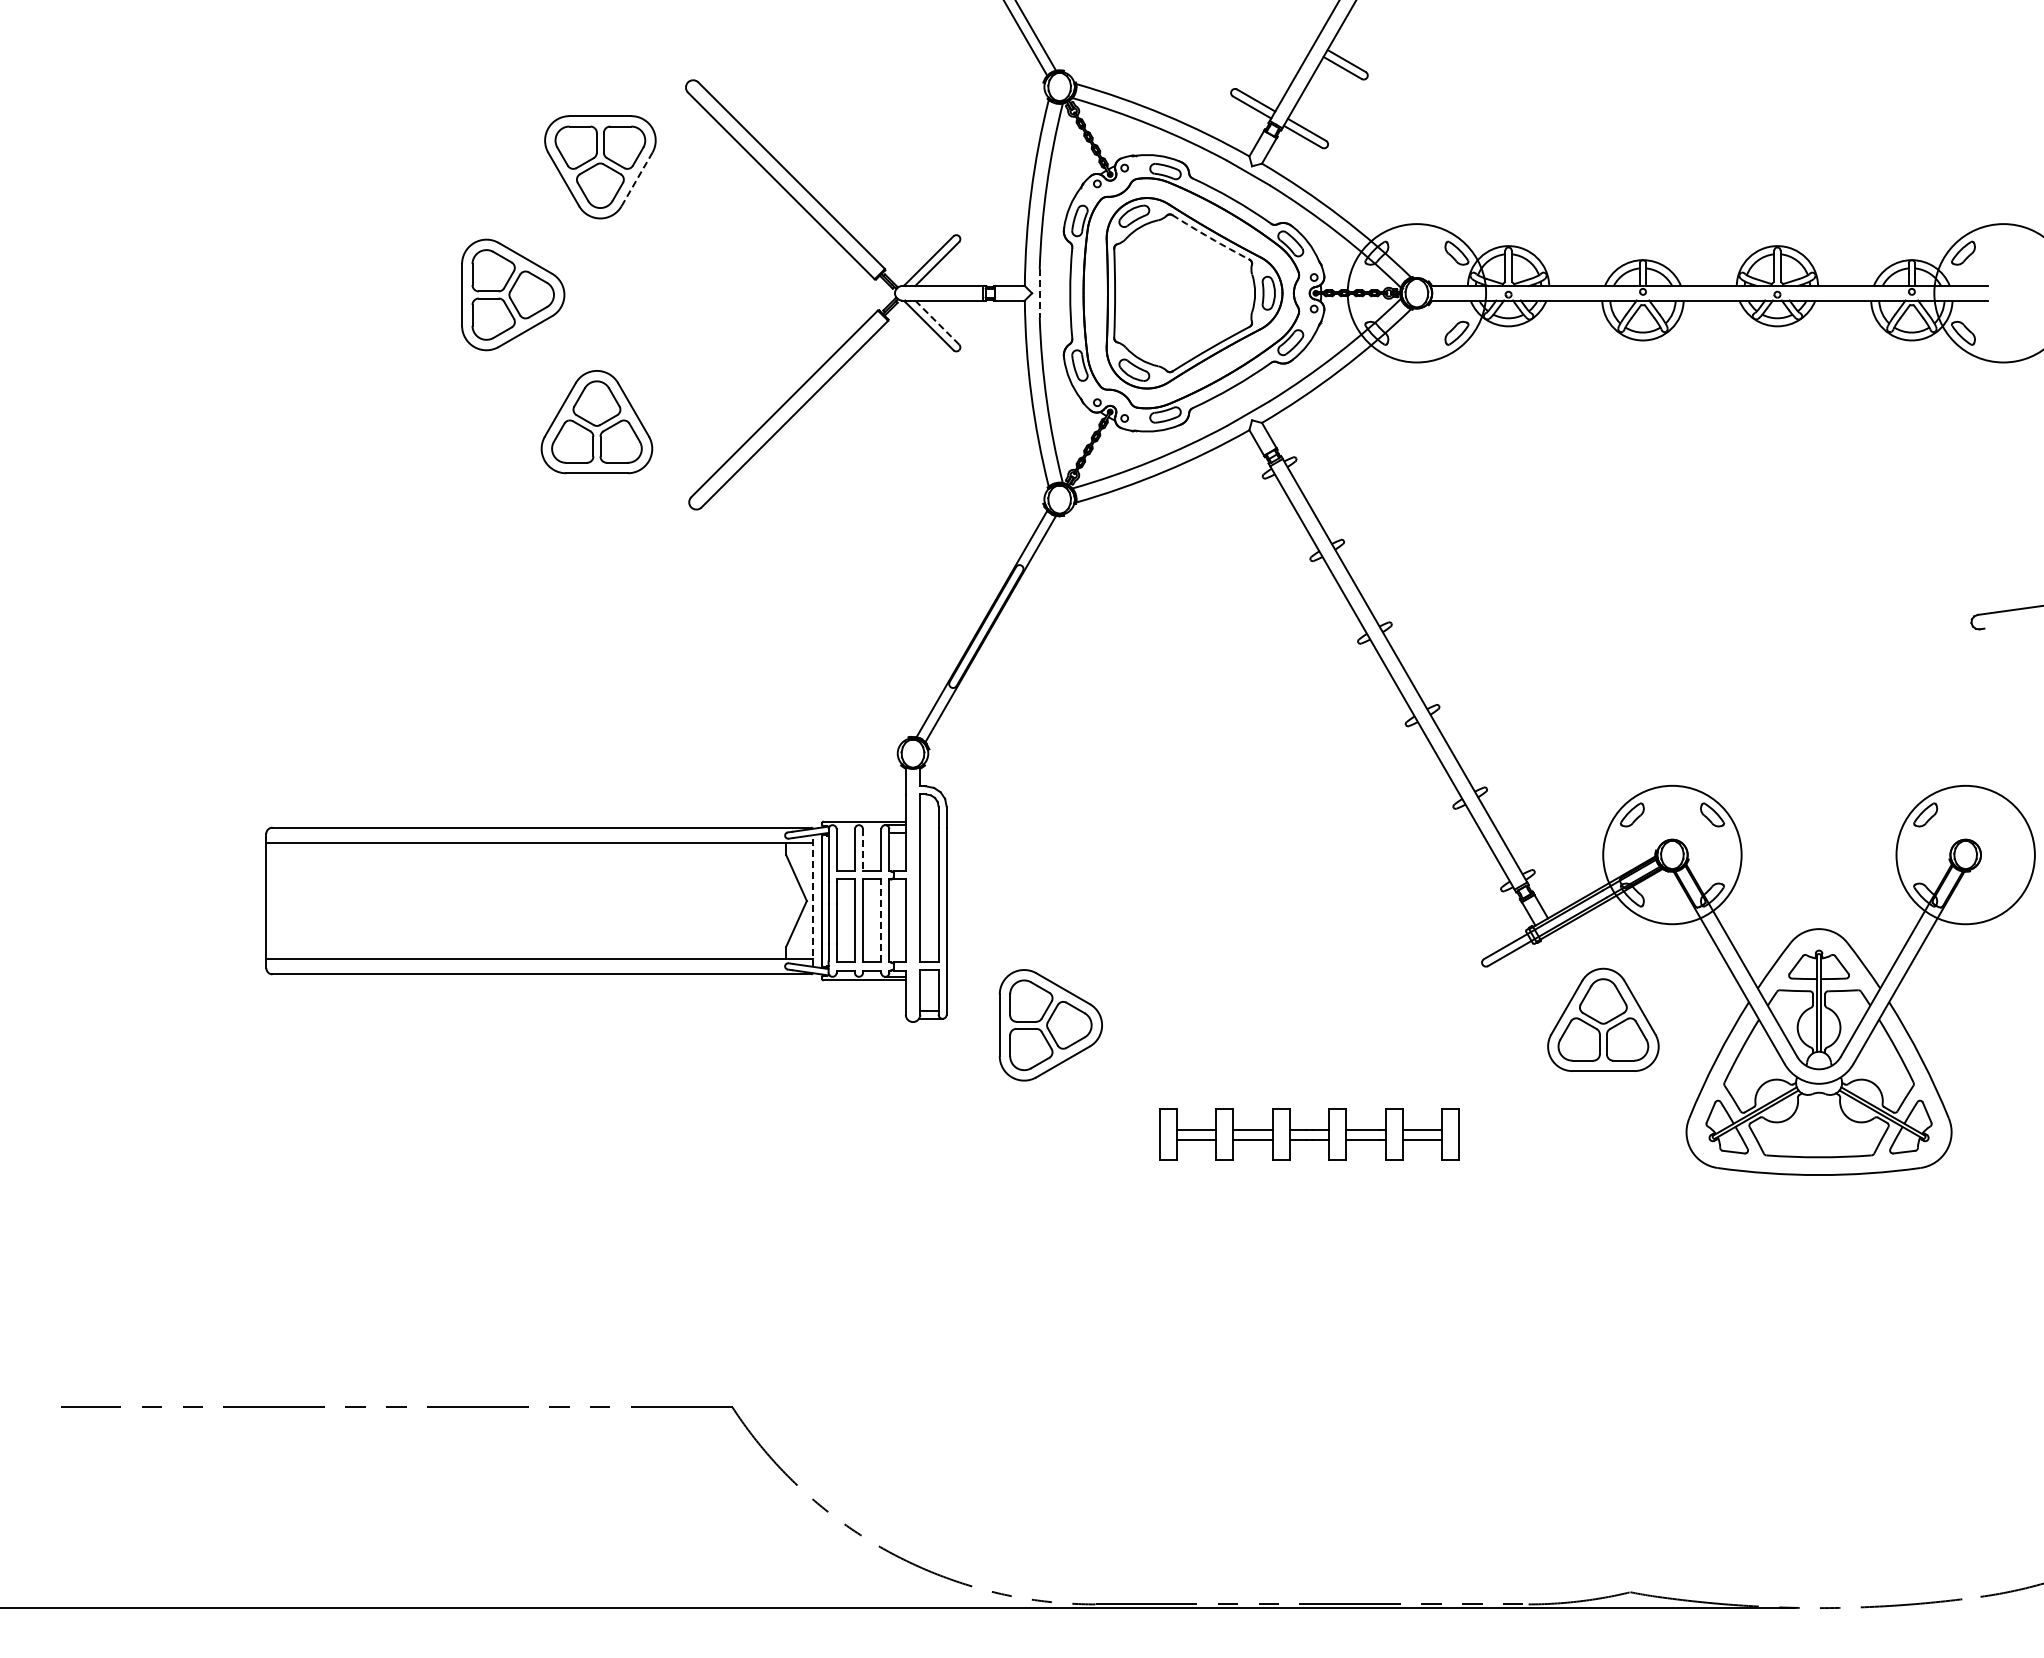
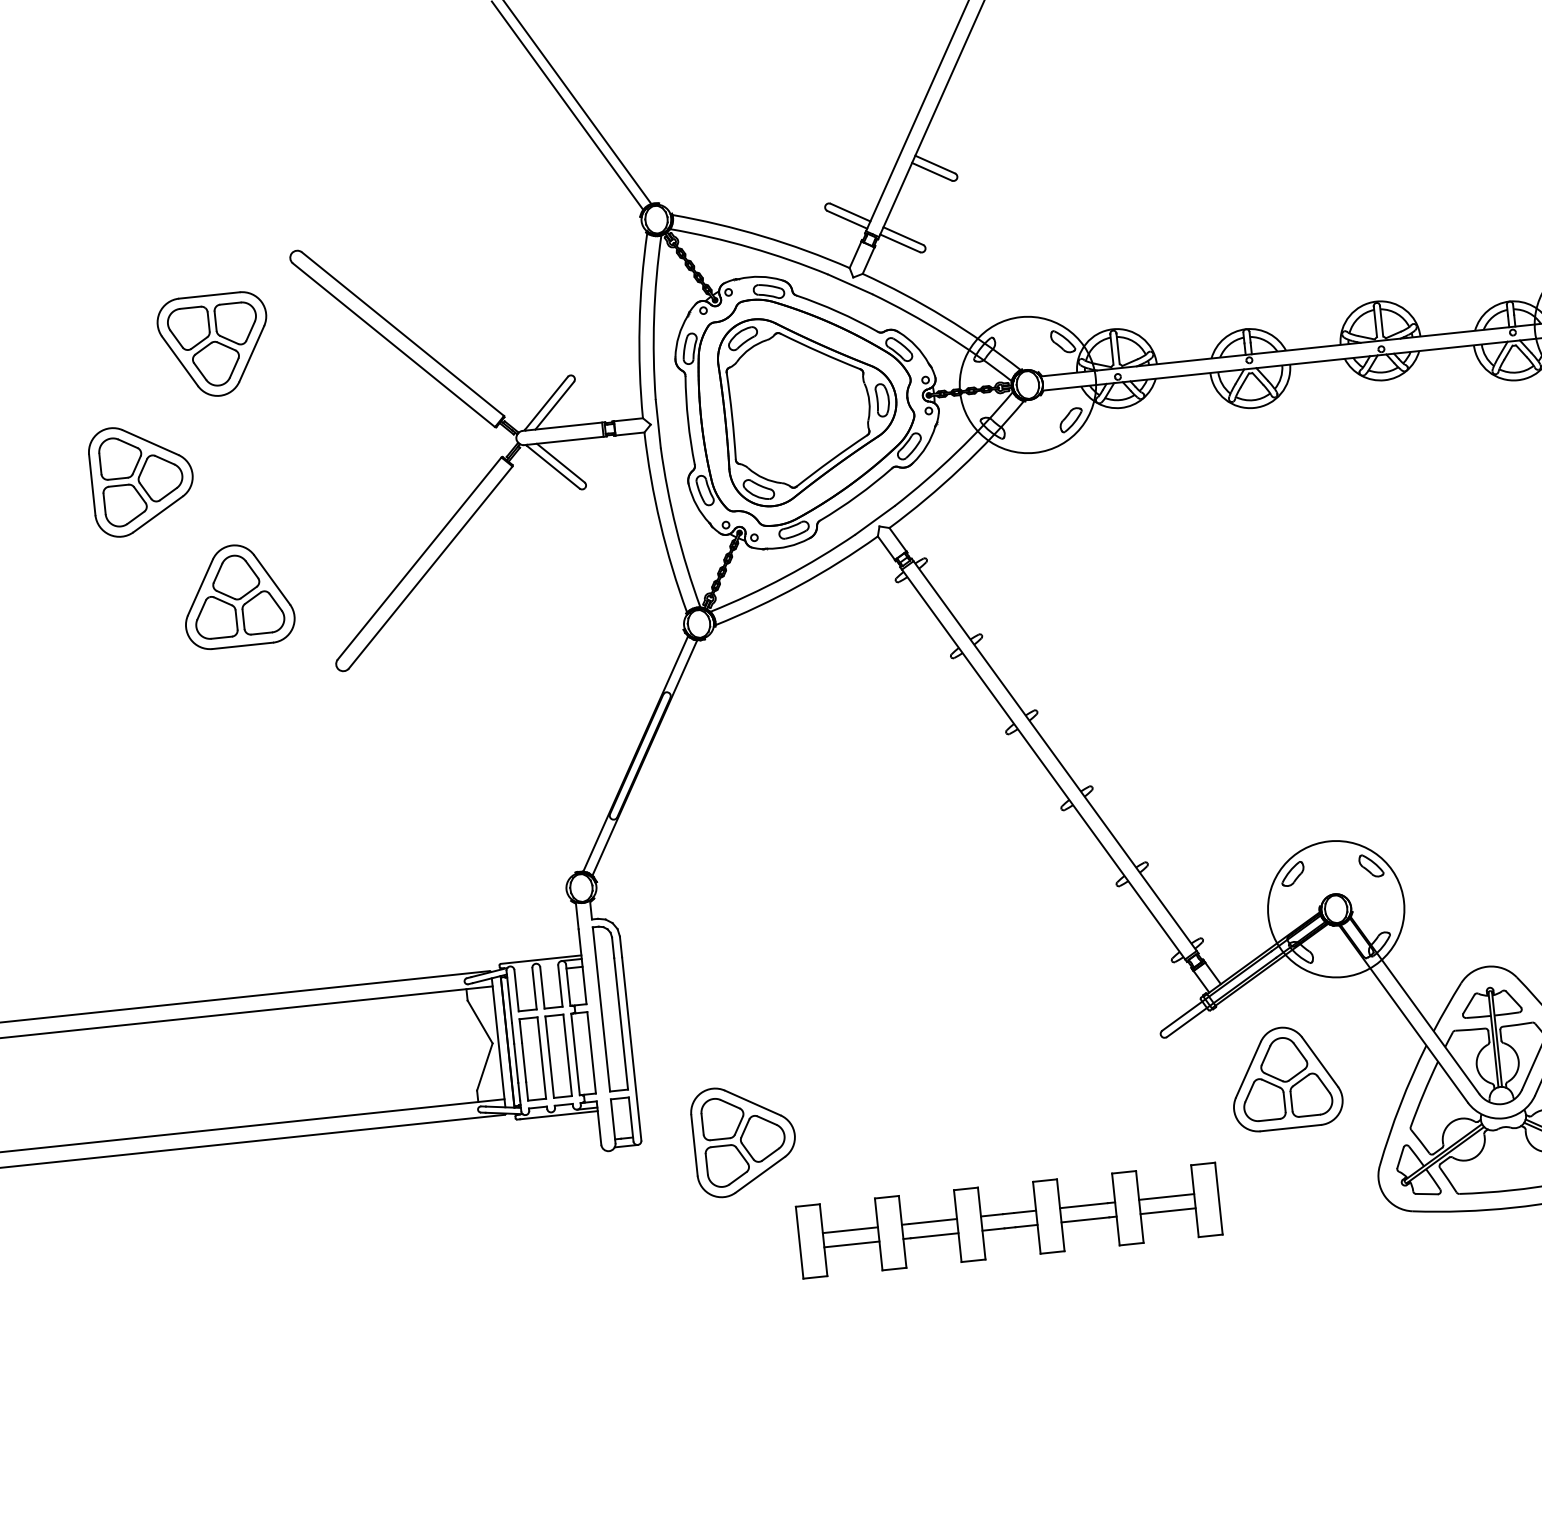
line: (637, 179) -> (252, 353), dashed -> solid
arc: (1210, 238) -> (819, 352), dashed -> solid
line: (1039, 293) -> (658, 424), dashed -> solid
line: (936, 322) -> (560, 463), dashed -> solid
line: (862, 850) -> (541, 988), dashed -> solid
line: (812, 901) -> (498, 1043), dashed -> solid
line: (881, 920) -> (567, 1054), dashed -> solid
part: (1309, 1134) -> (1009, 1220), size x1.43

